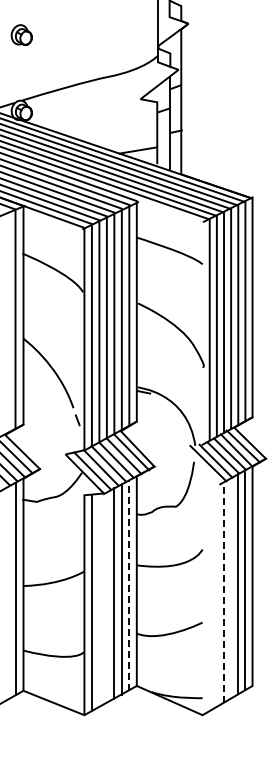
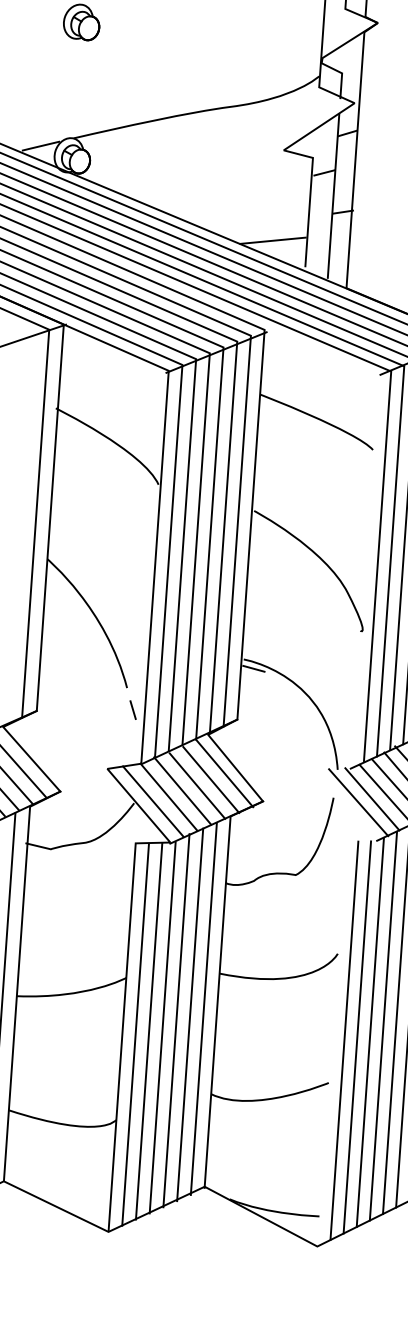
line: (129, 585) -> (204, 1008), dashed -> solid
line: (231, 588) -> (384, 1026), added
line: (224, 592) -> (371, 1032), dashed -> solid
line: (216, 595) -> (356, 1036), added
line: (209, 597) -> (344, 1039), added
line: (106, 598) -> (161, 1028), added
line: (99, 600) -> (149, 1031), added

